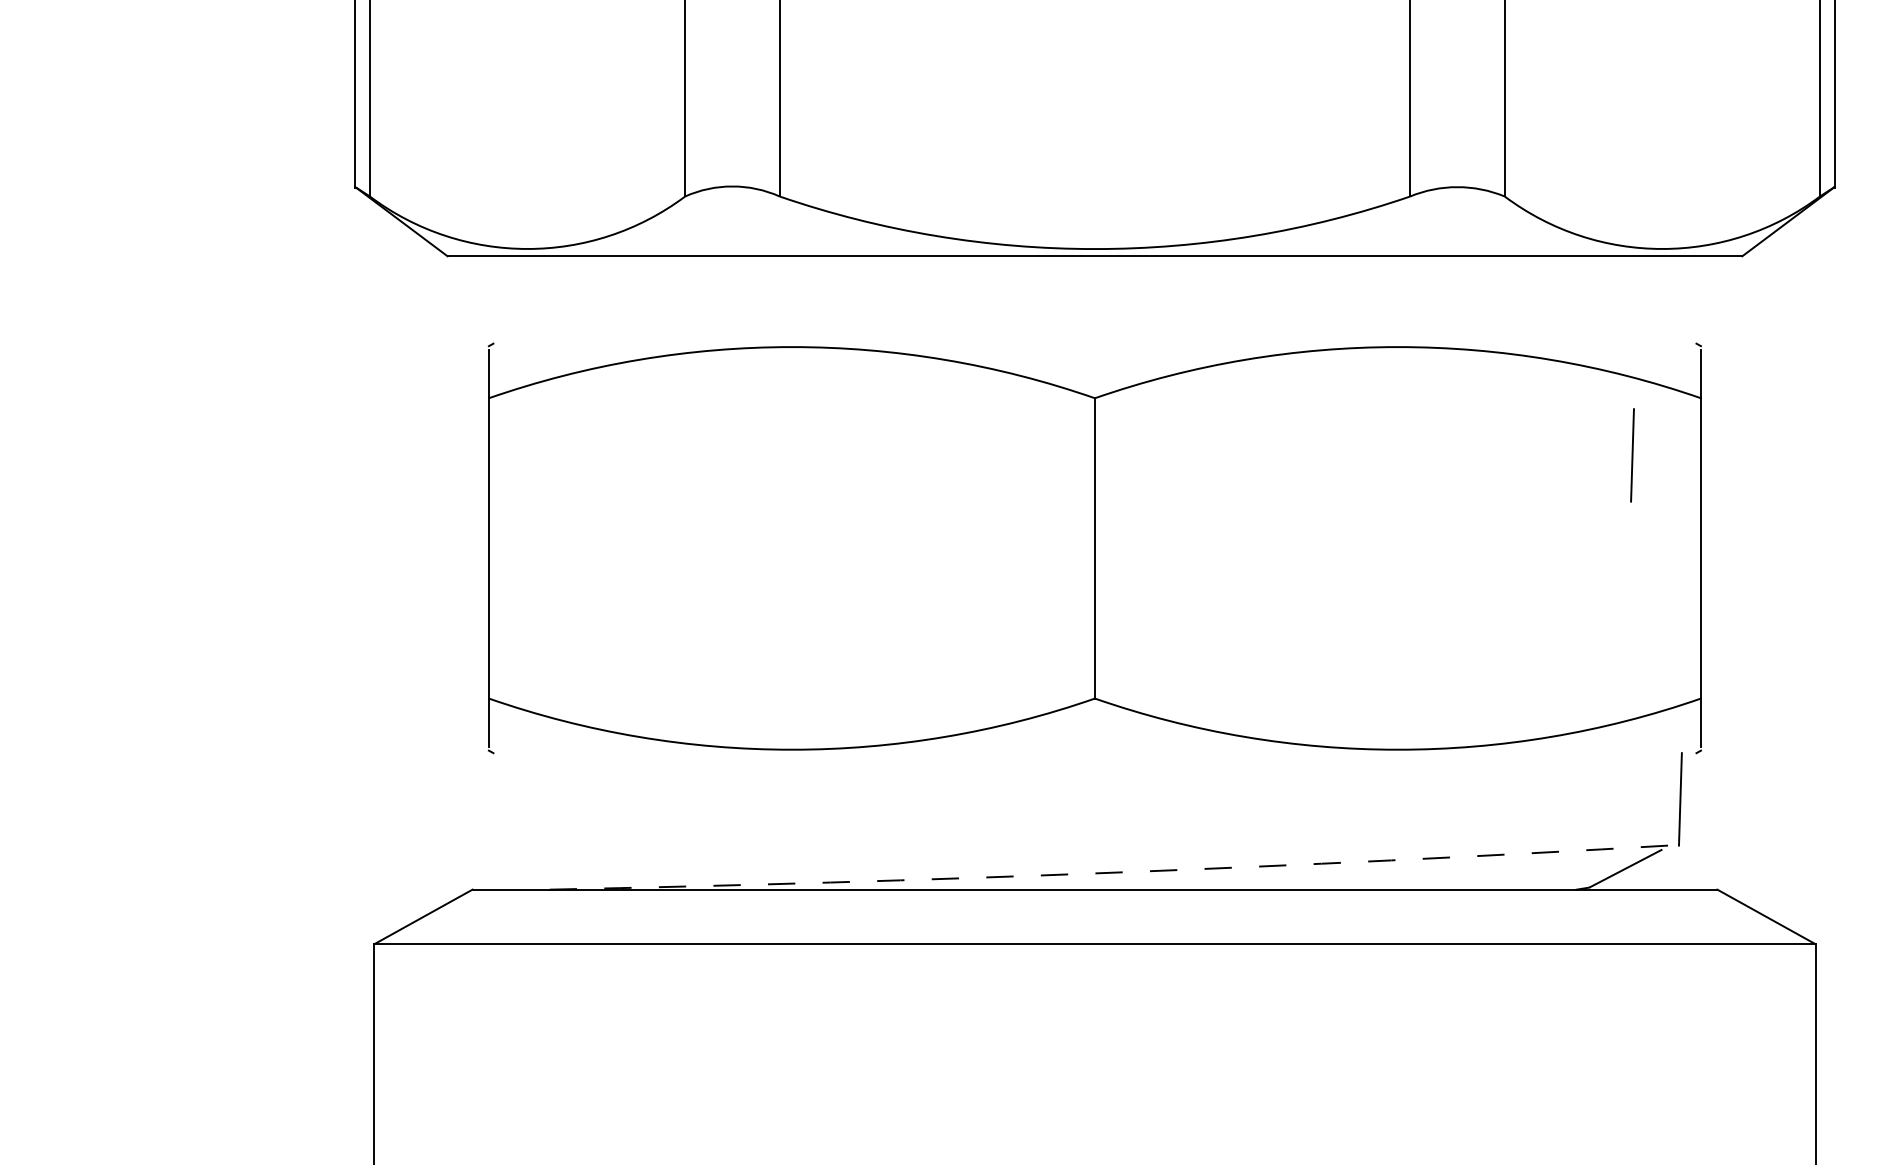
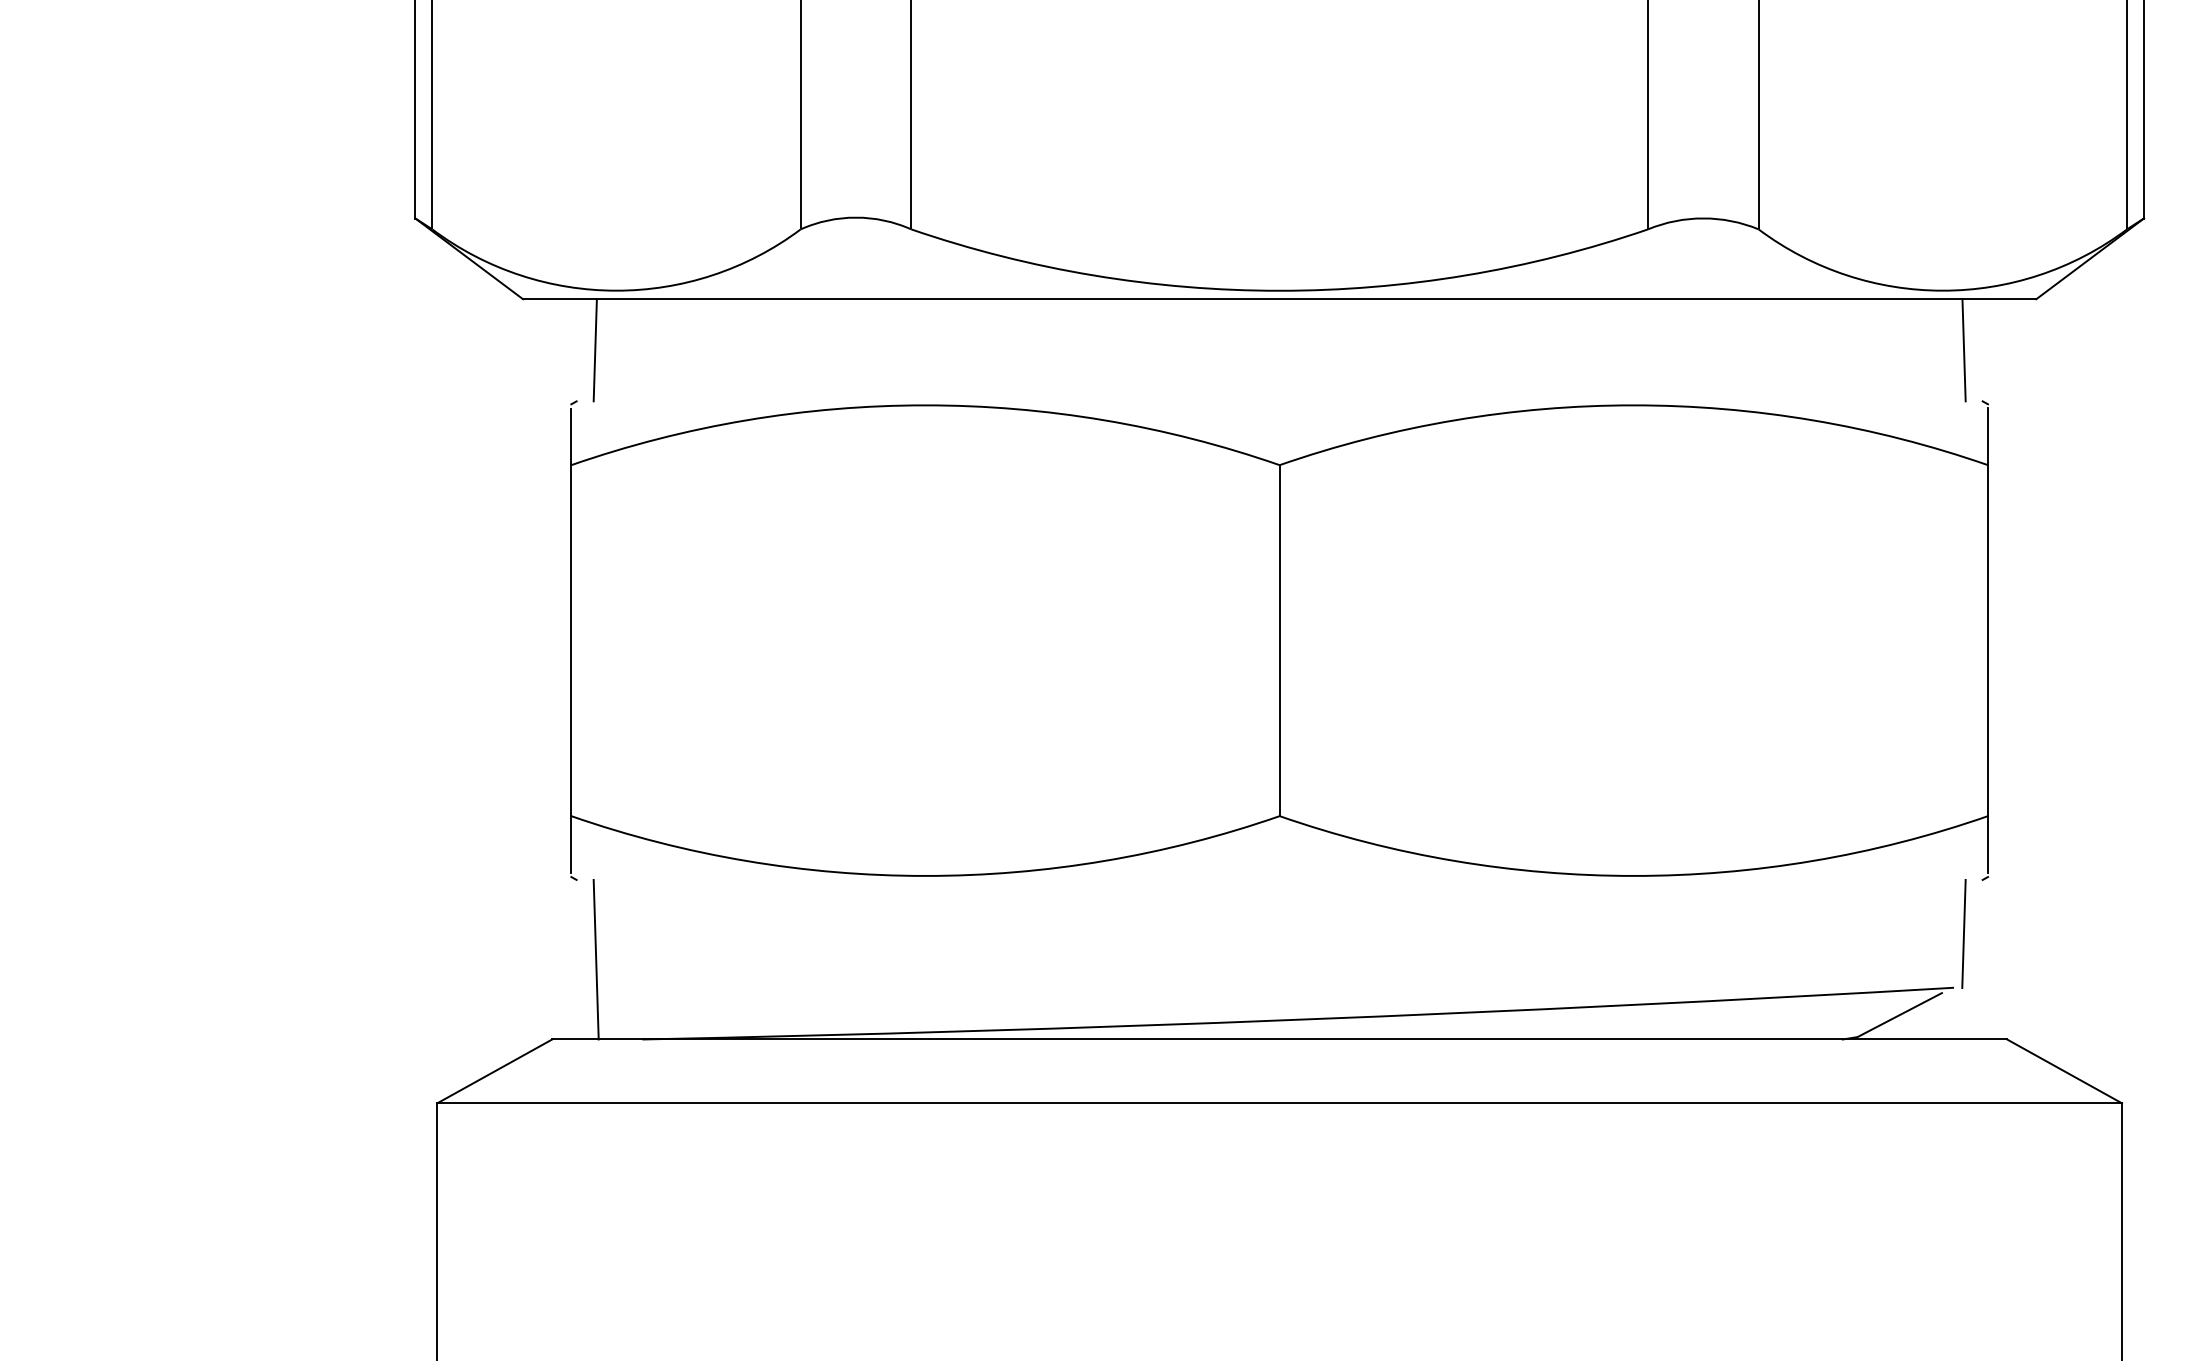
line: (508, 300) -> (594, 350), added
line: (1680, 300) -> (1963, 350), added
line: (1632, 455) -> (1907, 531), removed
line: (509, 821) -> (595, 959), added
arc: (1111, 872) -> (1298, 1019), dashed -> solid

